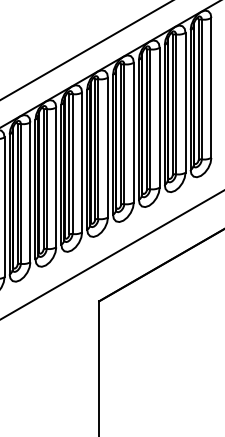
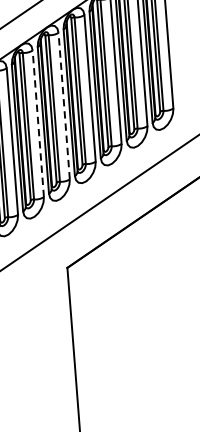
line: (107, 147) -> (63, 106), solid -> dashed
line: (82, 162) -> (38, 123), solid -> dashed

